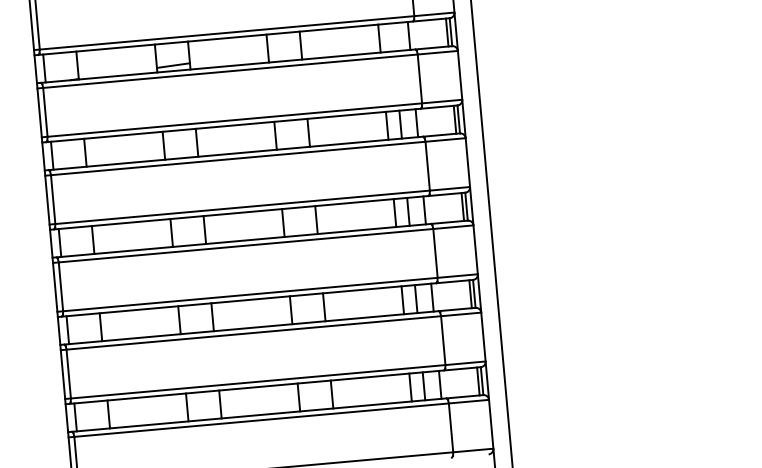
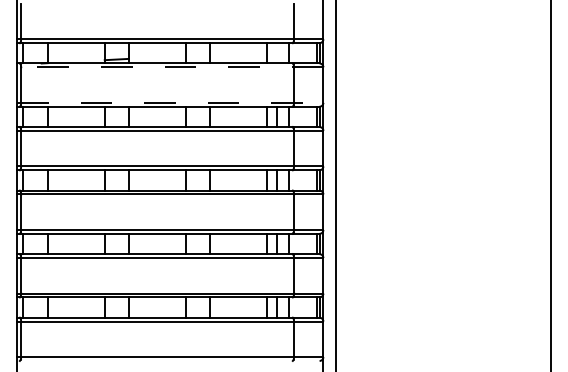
line: (246, 70) -> (169, 67), solid -> dashed
line: (252, 117) -> (170, 102), solid -> dashed

